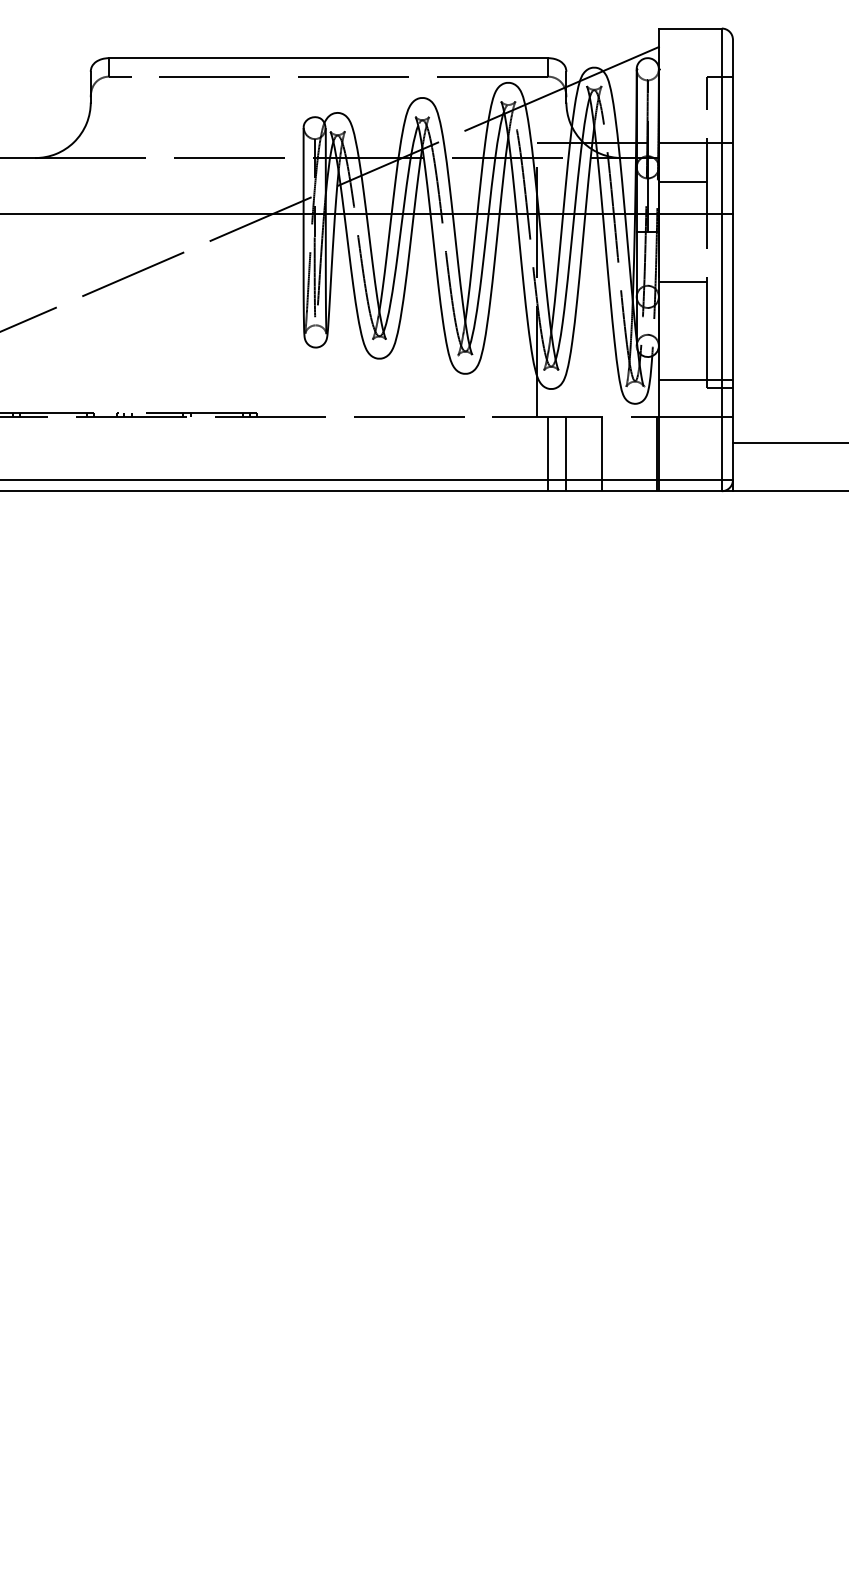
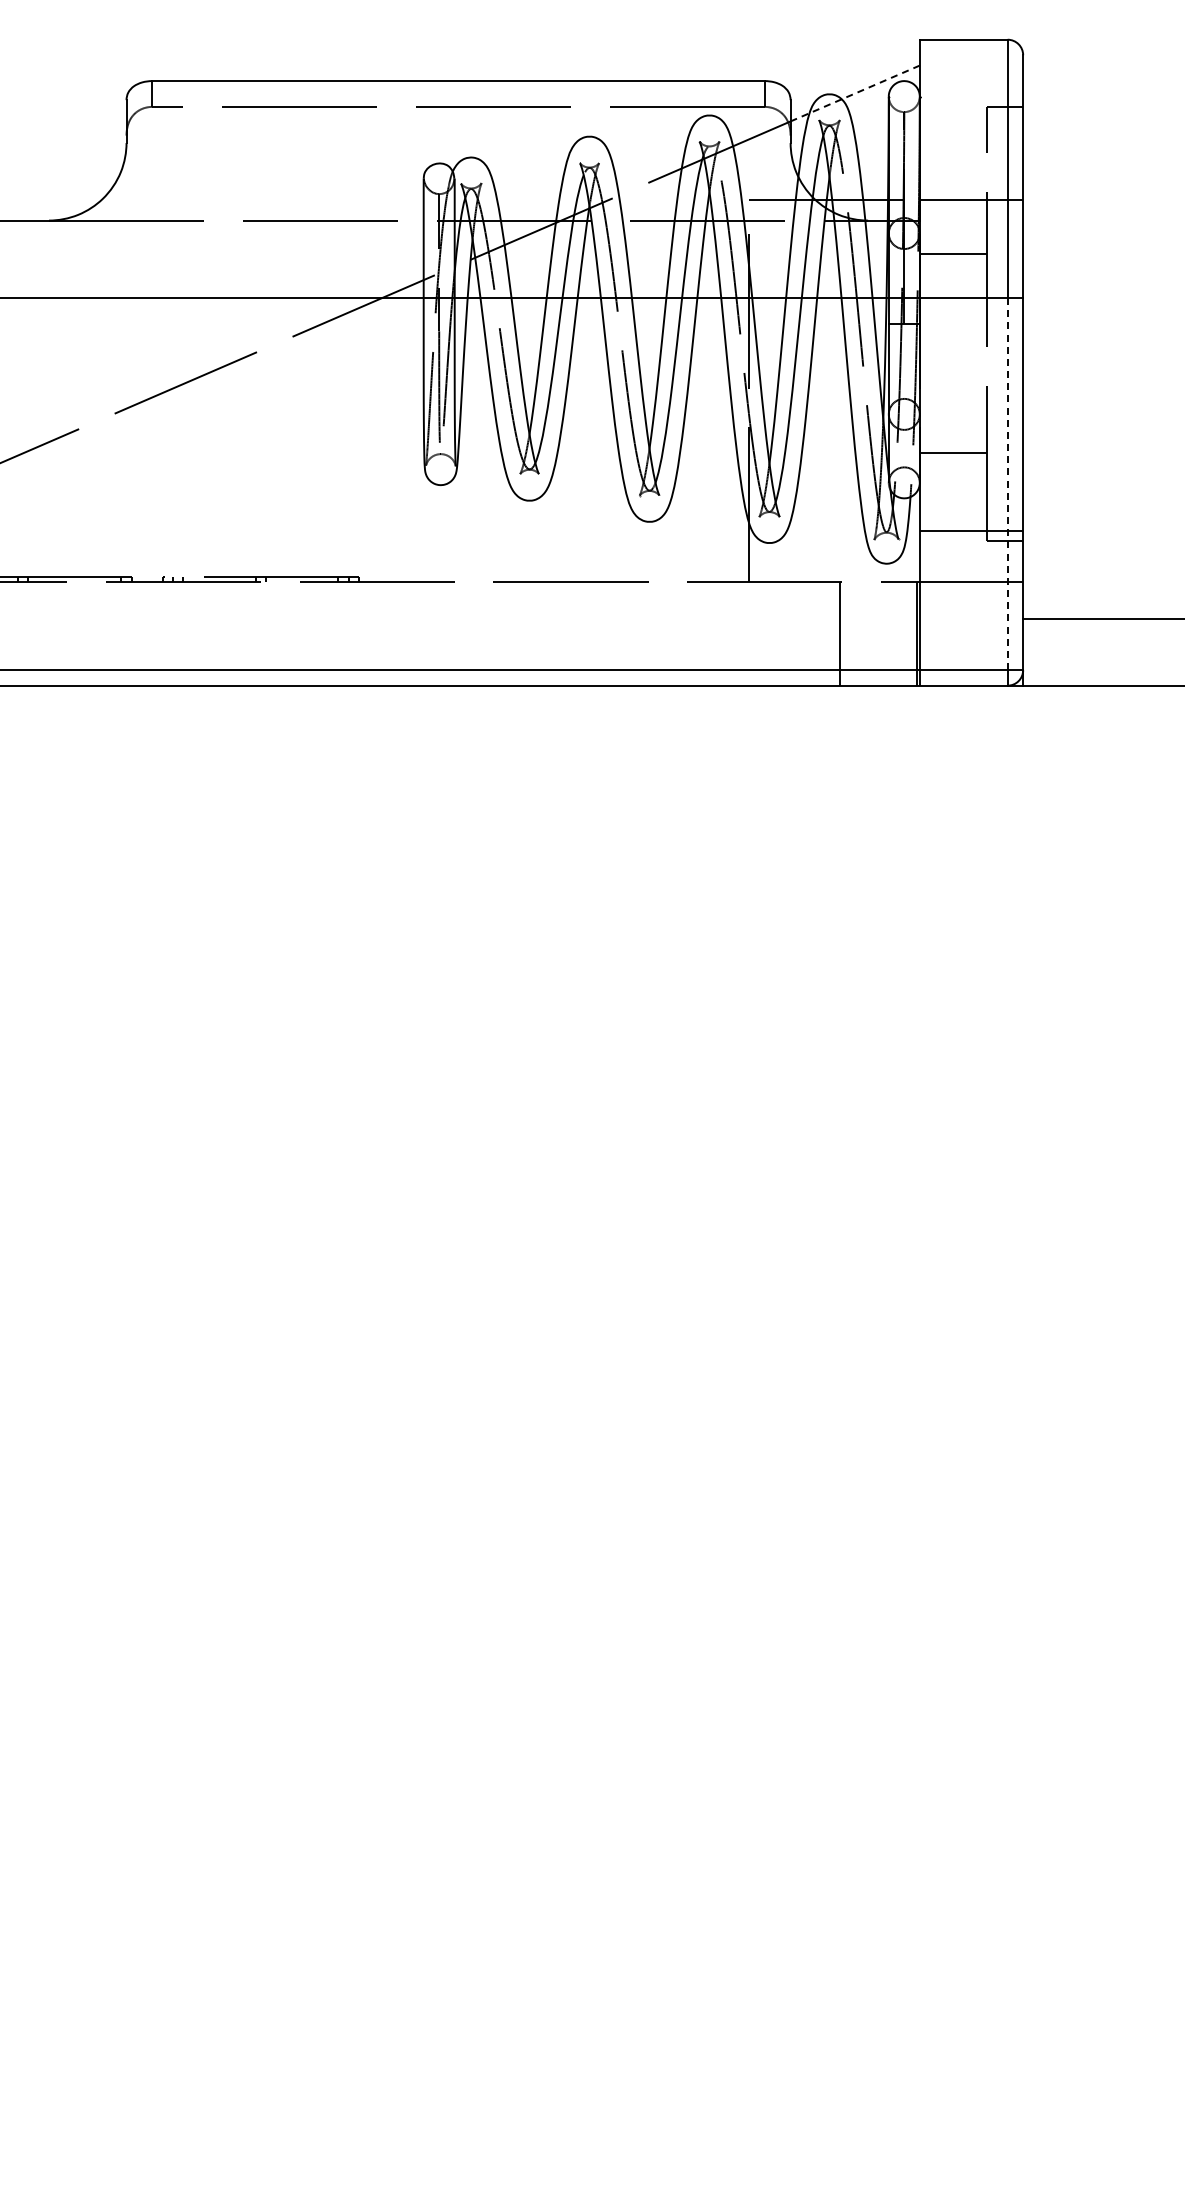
line: (612, 67) -> (854, 93), solid -> dashed
line: (682, 281) -> (952, 452), moved
line: (721, 347) -> (1007, 484), solid -> dashed
line: (547, 453) -> (764, 633), removed
line: (566, 453) -> (790, 633), removed

